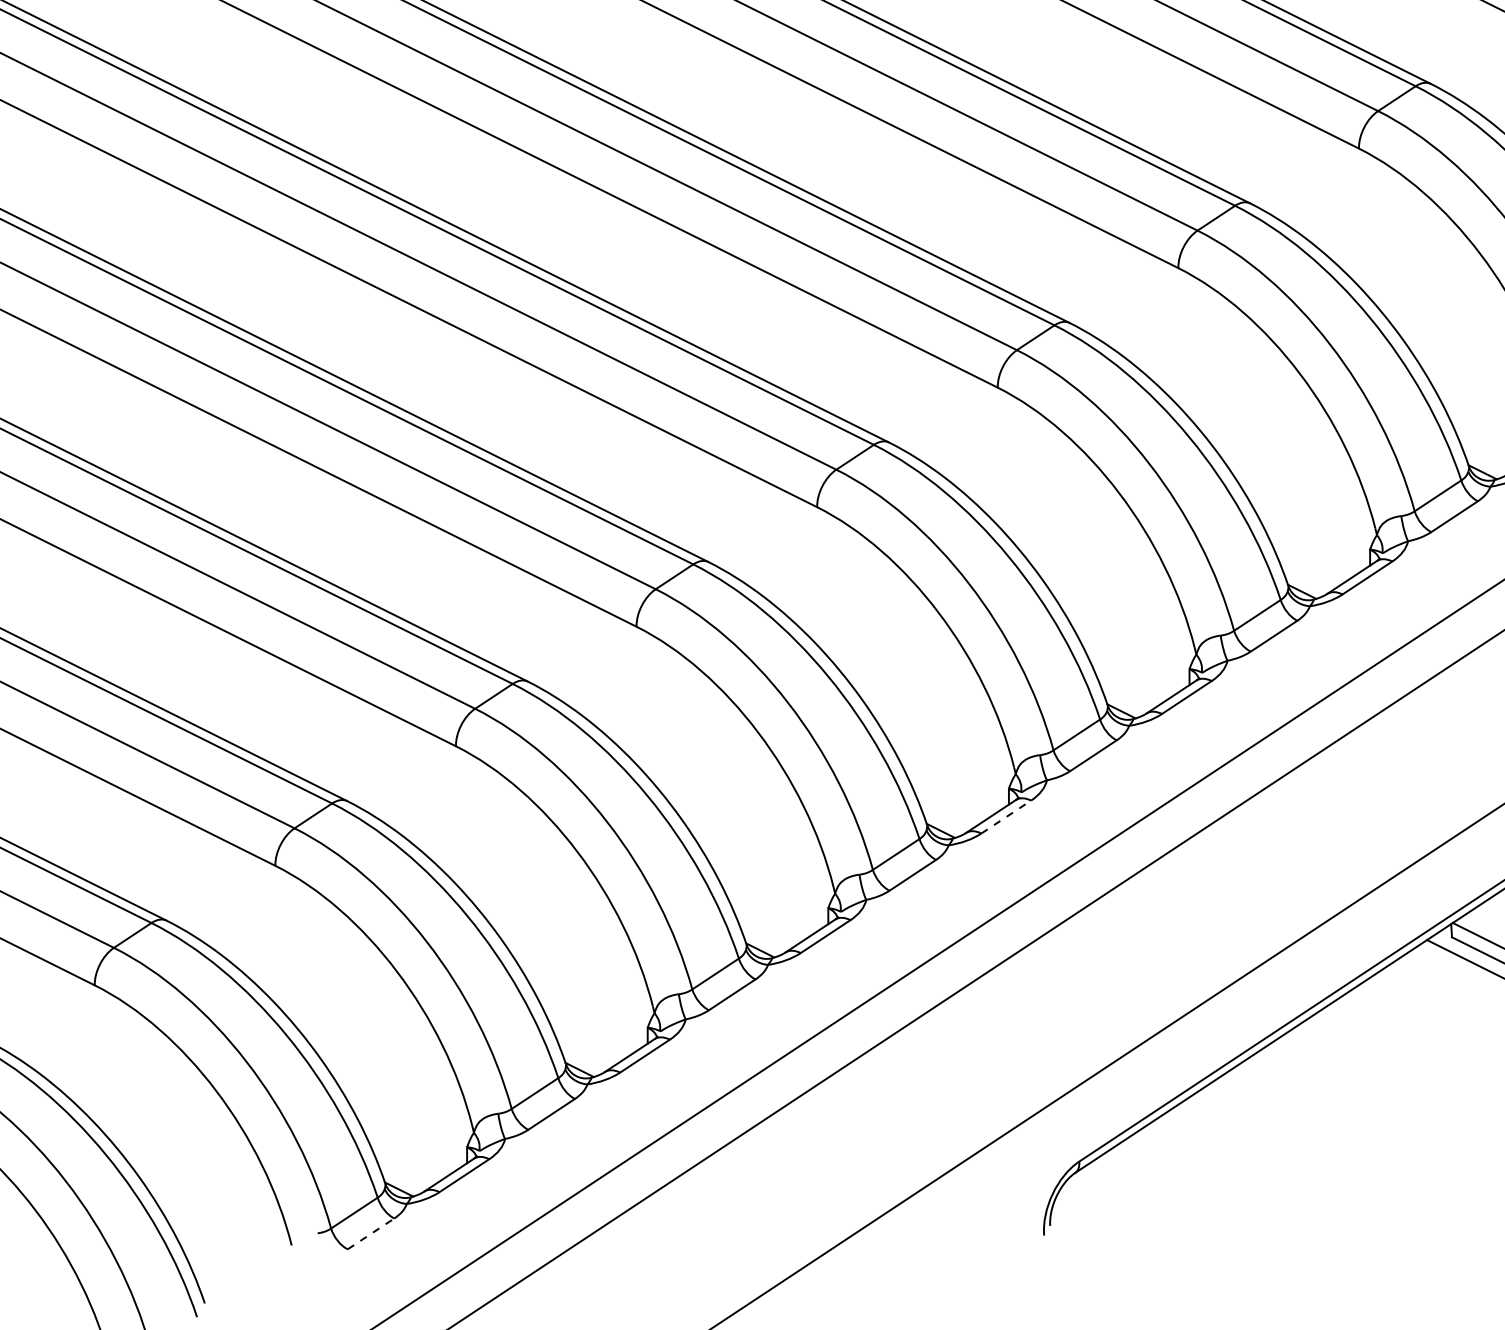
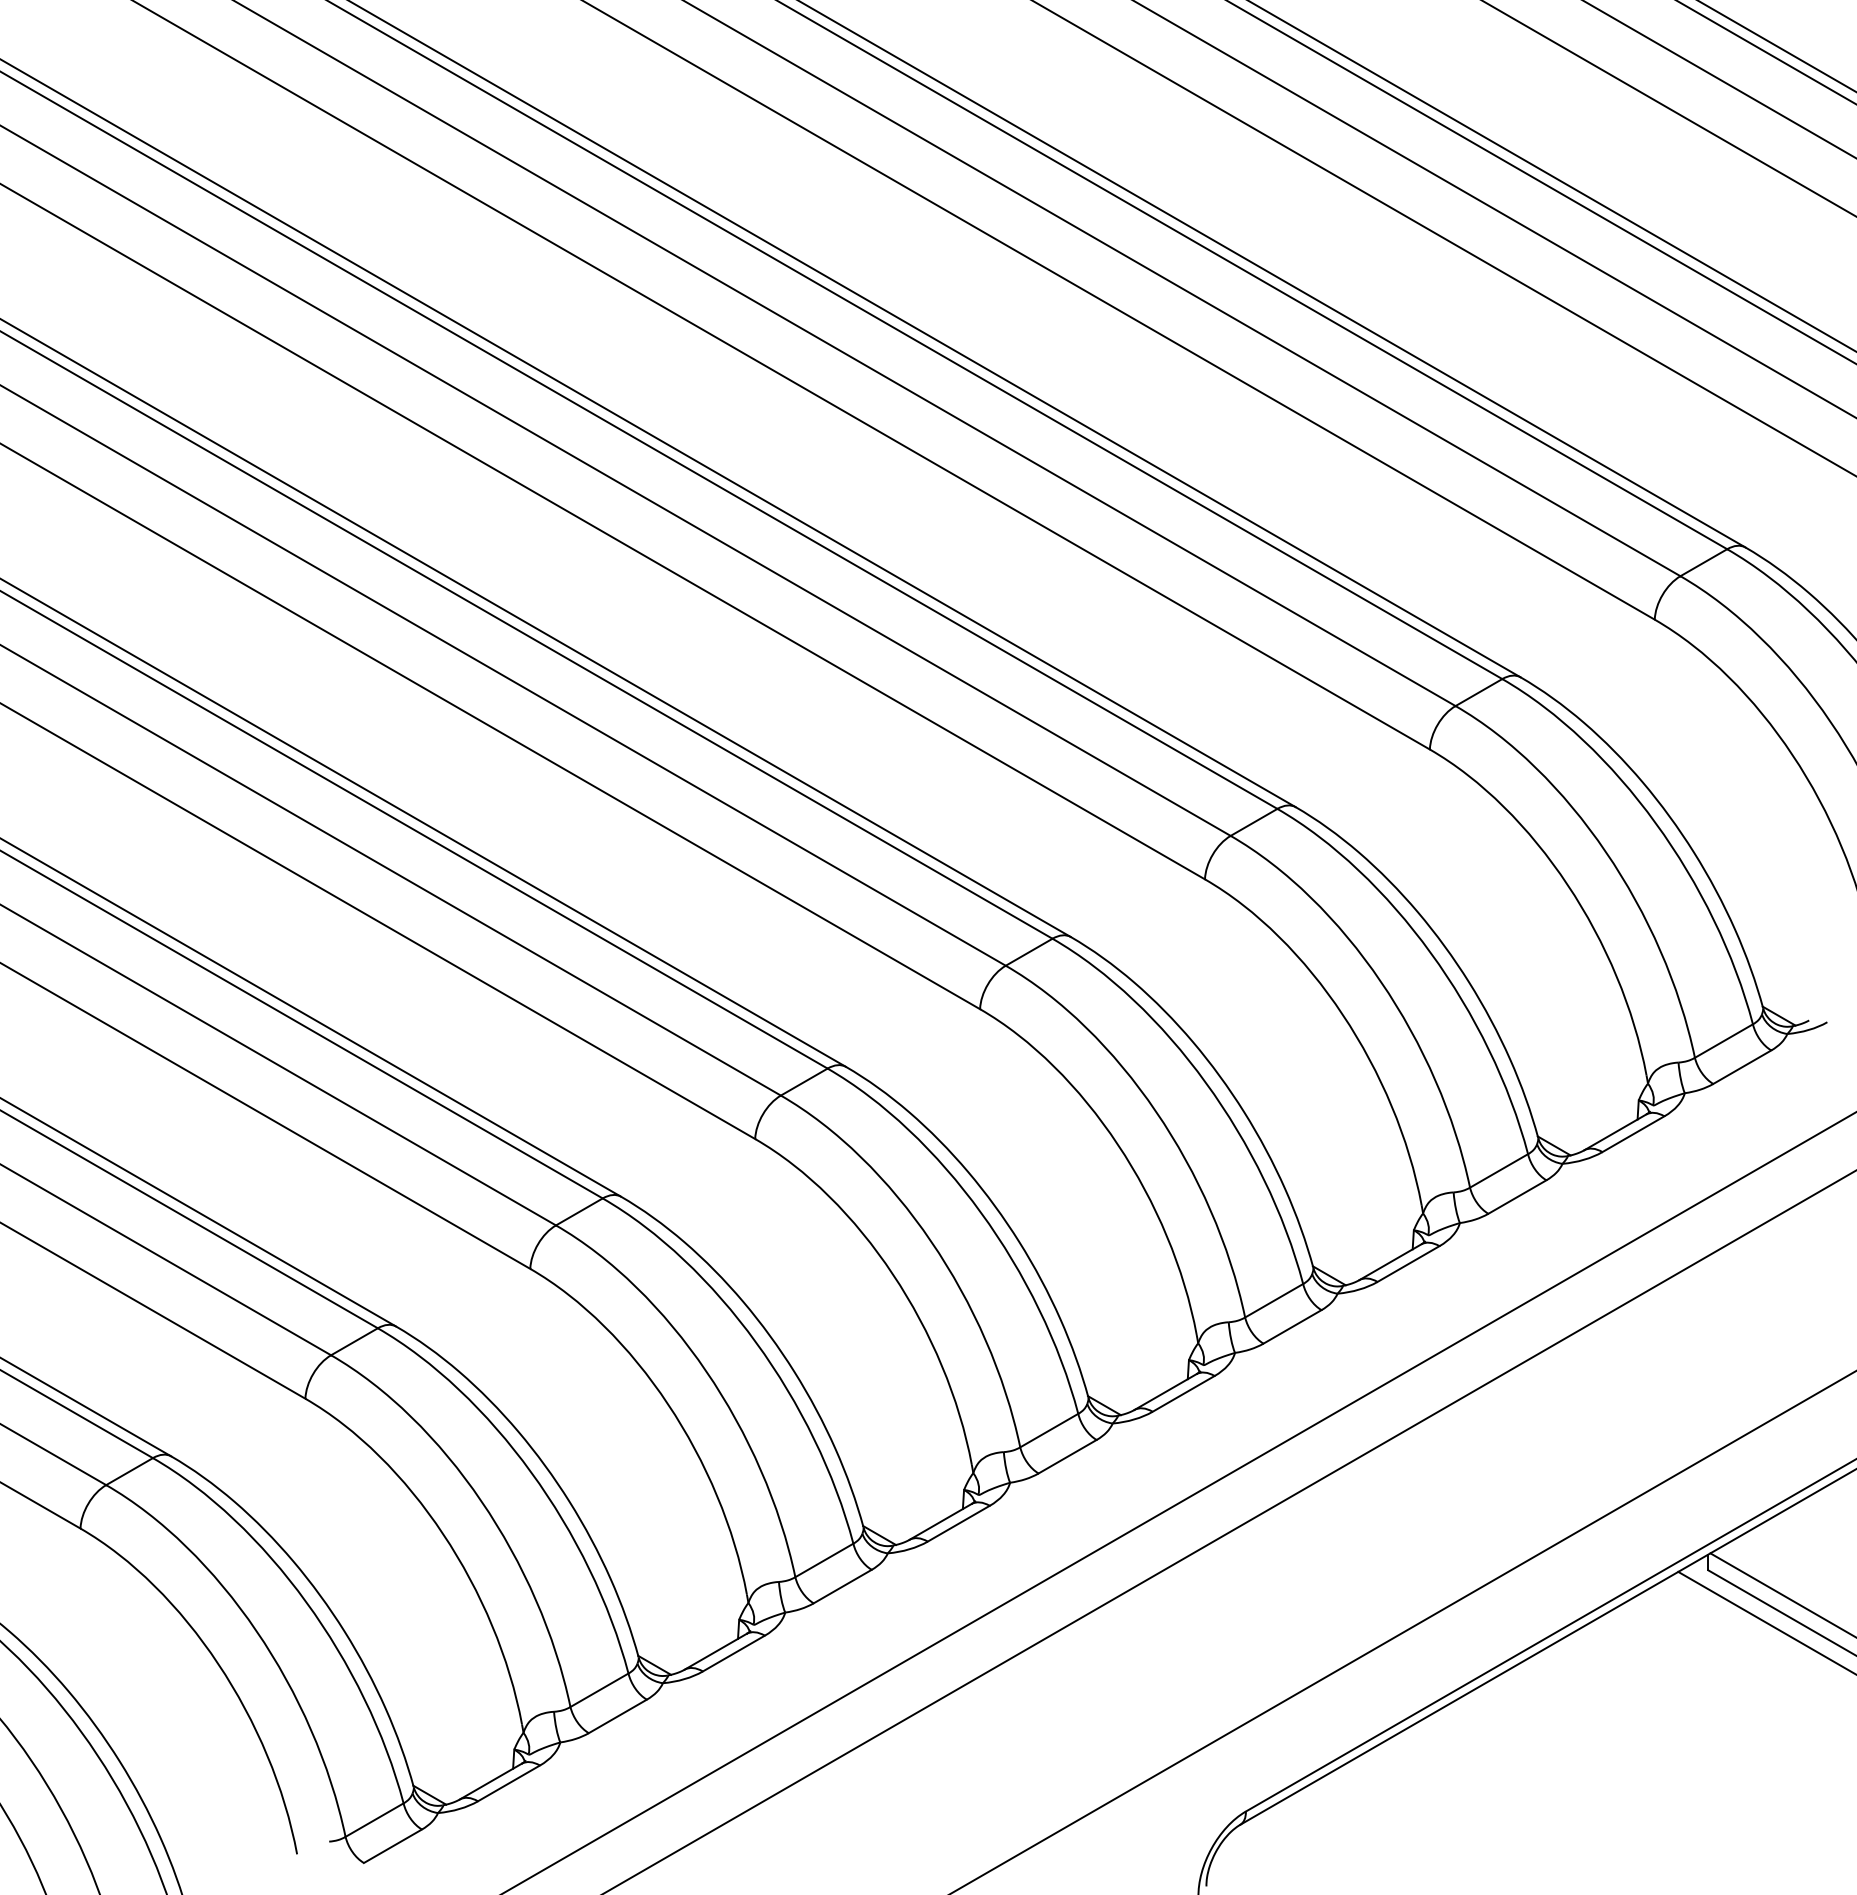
line: (1006, 816) -> (1183, 1393), dashed -> solid
line: (371, 1234) -> (393, 1846), dashed -> solid

